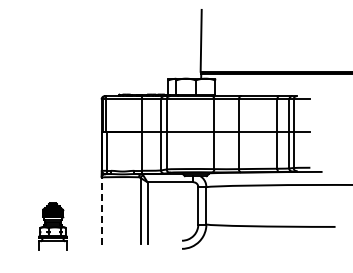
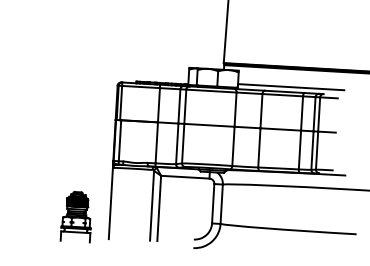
line: (265, 91) -> (290, 87), added
line: (101, 207) -> (111, 199), dashed -> solid
part: (52, 226) -> (76, 216), moved

